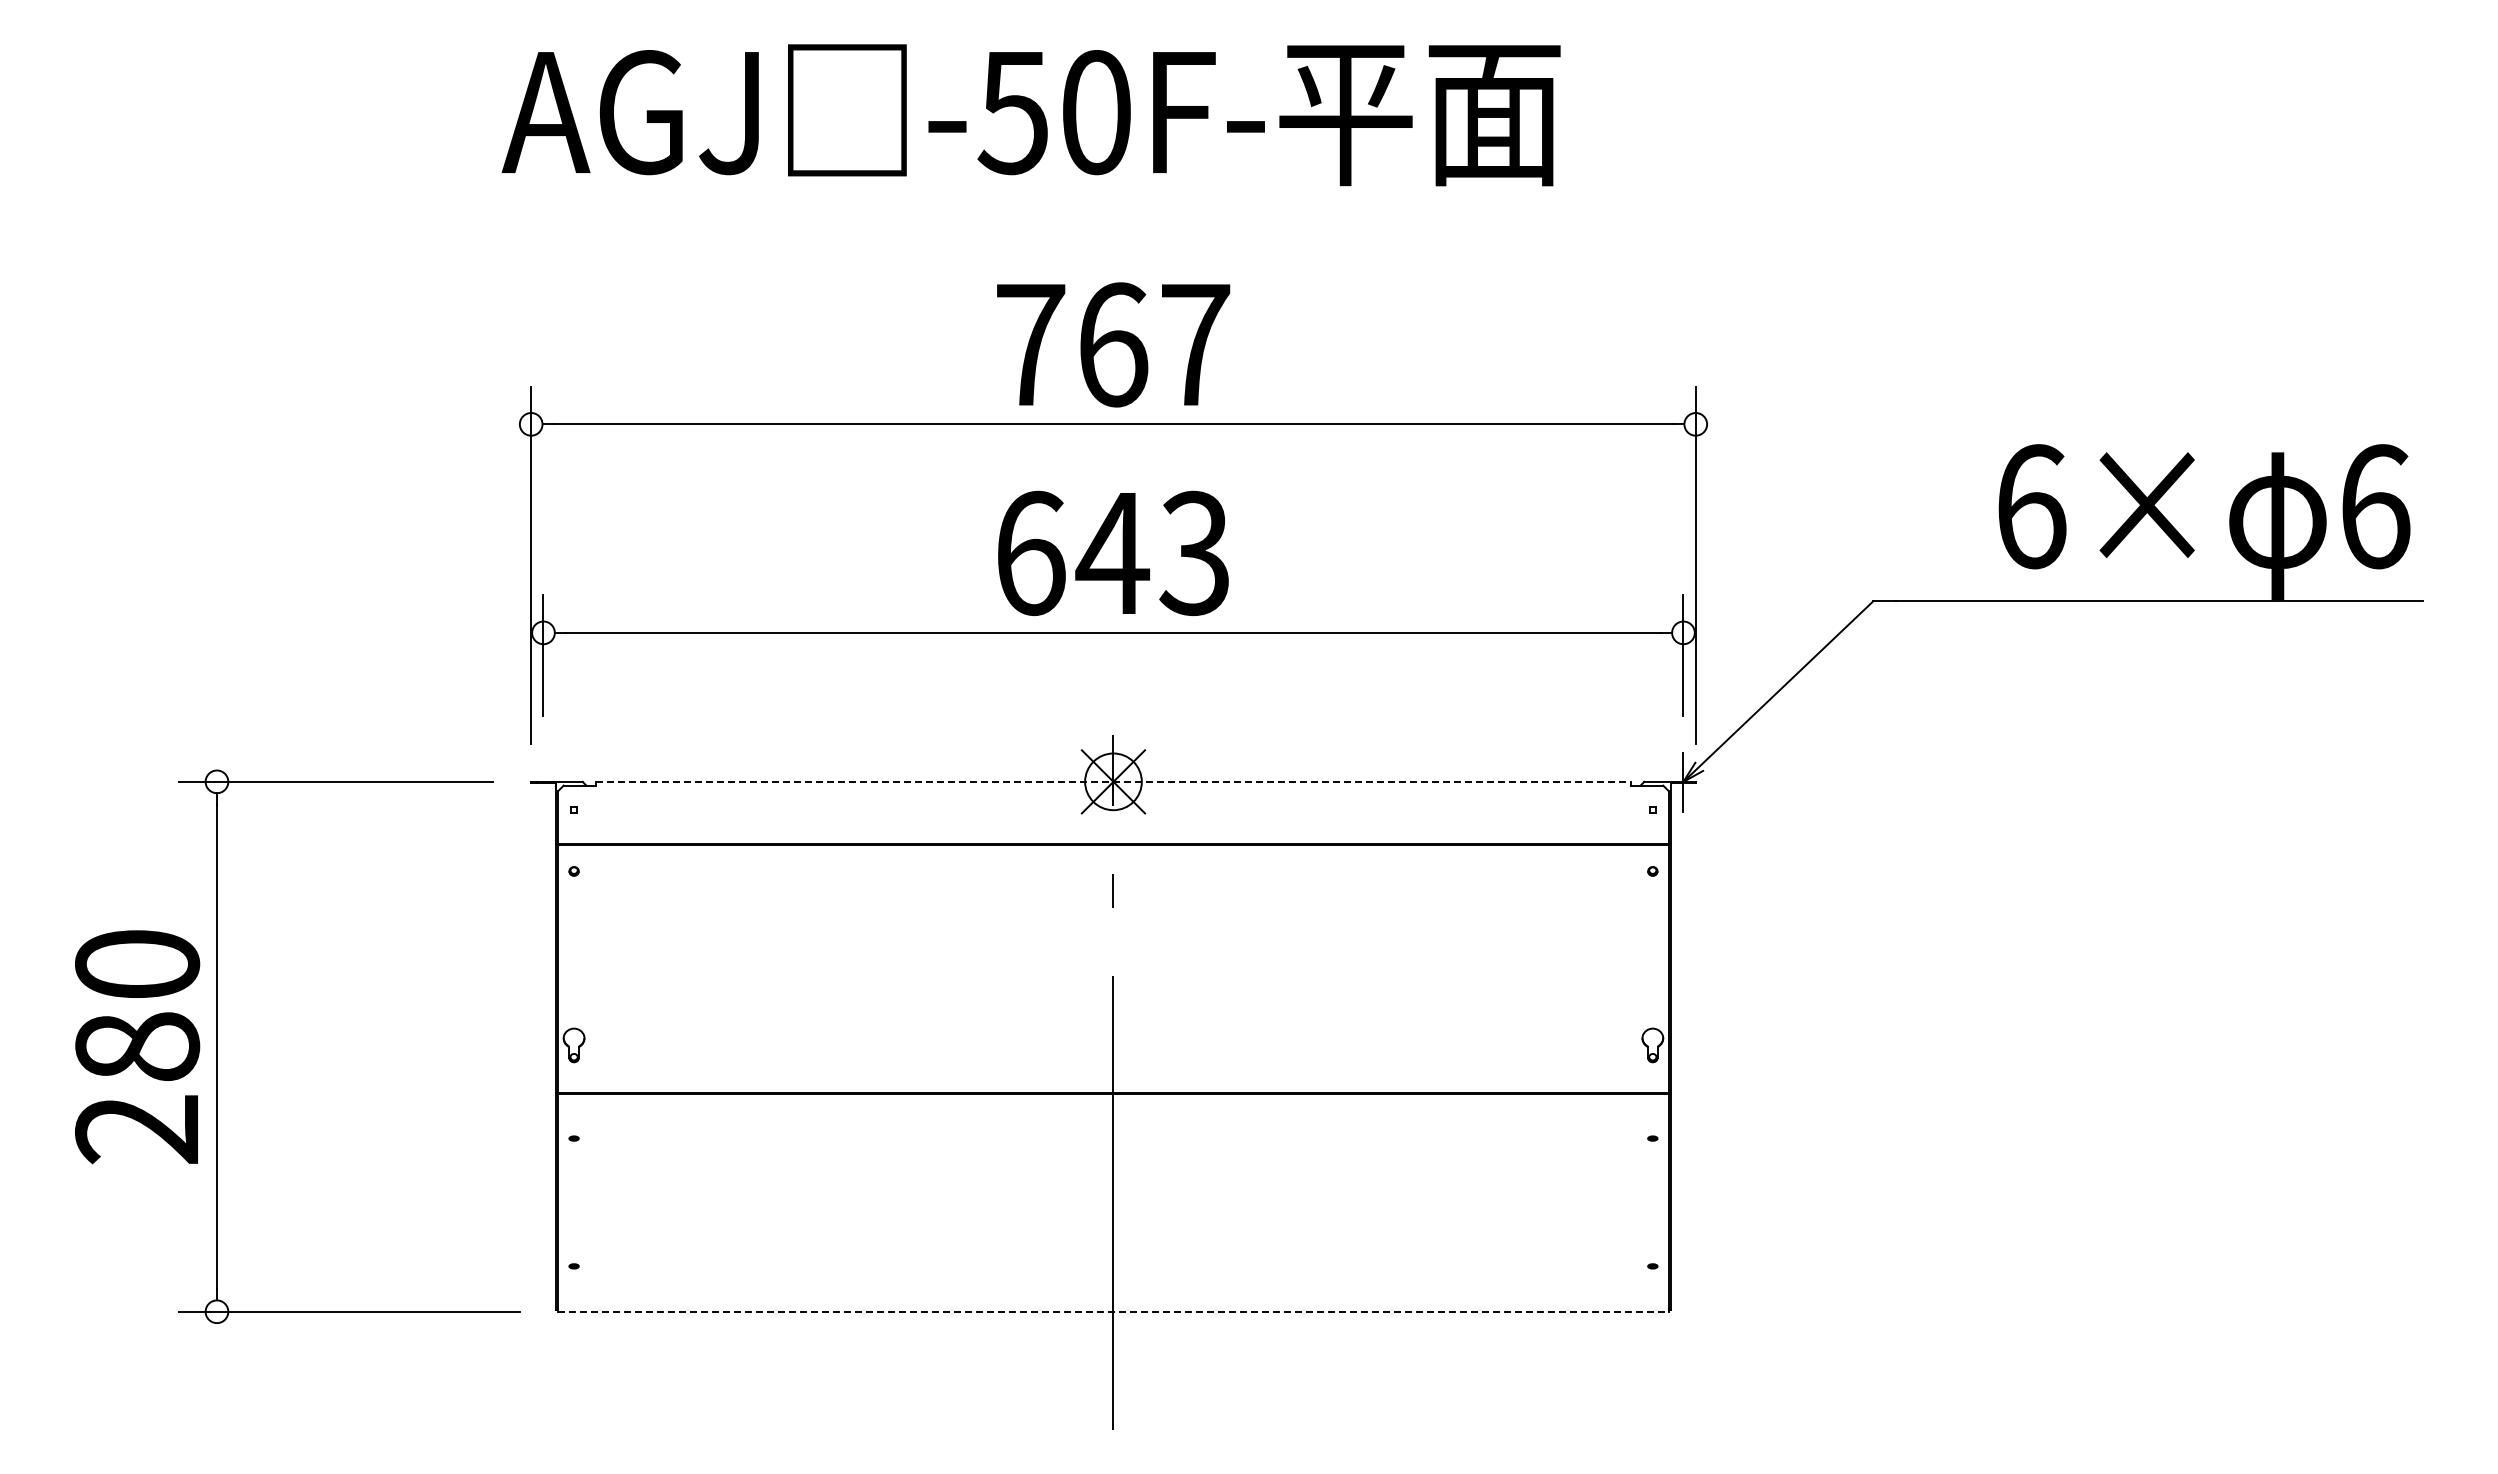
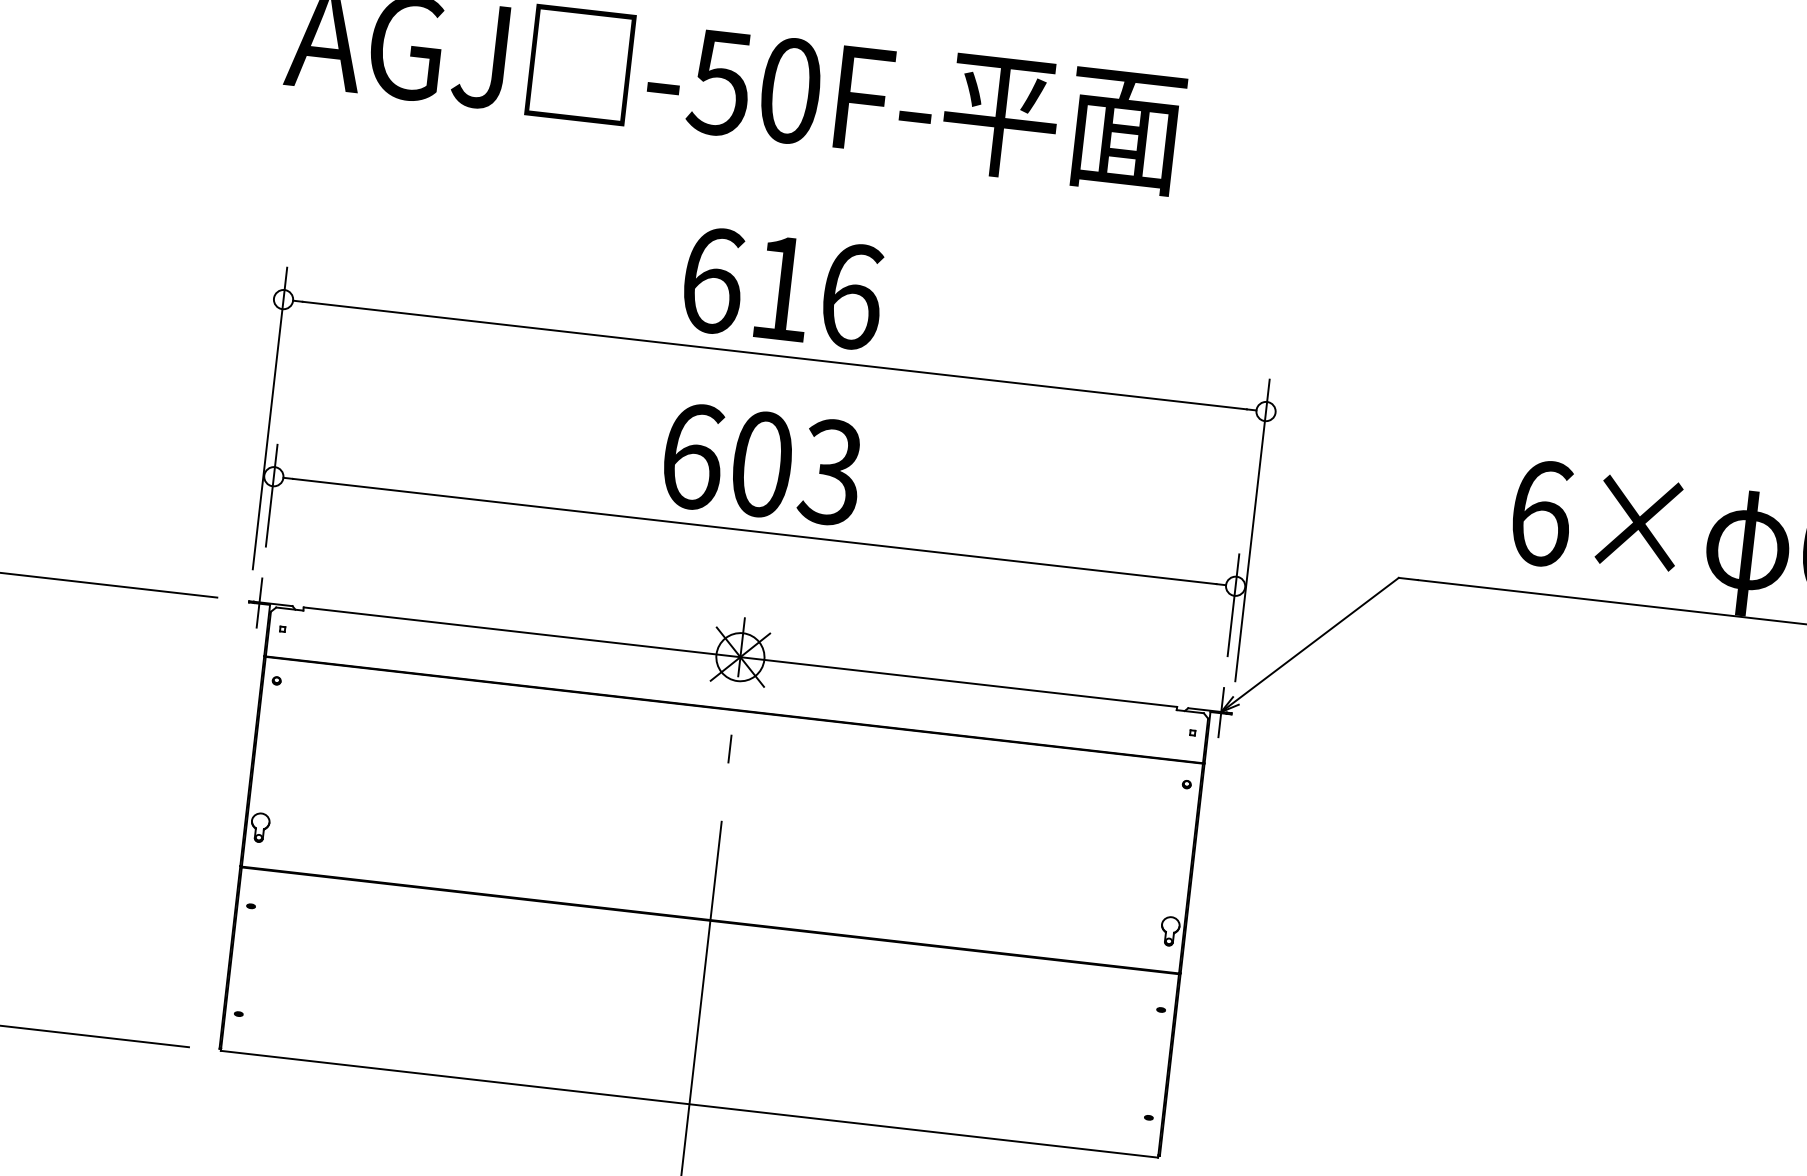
text: (1113, 344) -> (782, 288), 767 -> 616
text: (1112, 553) -> (761, 464), 643 -> 603
line: (1113, 781) -> (740, 656), dashed -> solid
line: (543, 782) -> (259, 602), added
line: (1113, 1311) -> (689, 1104), dashed -> solid

